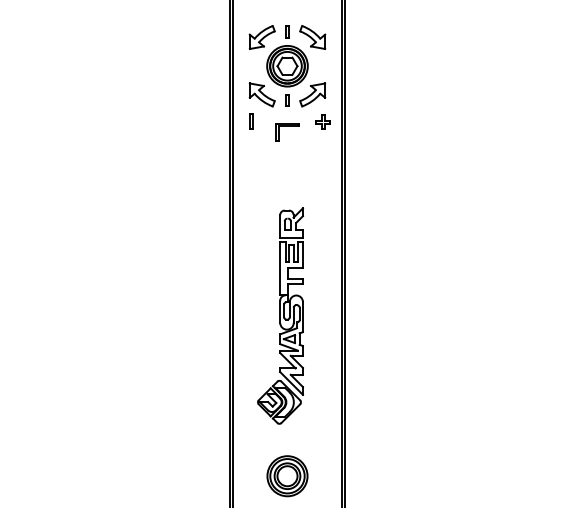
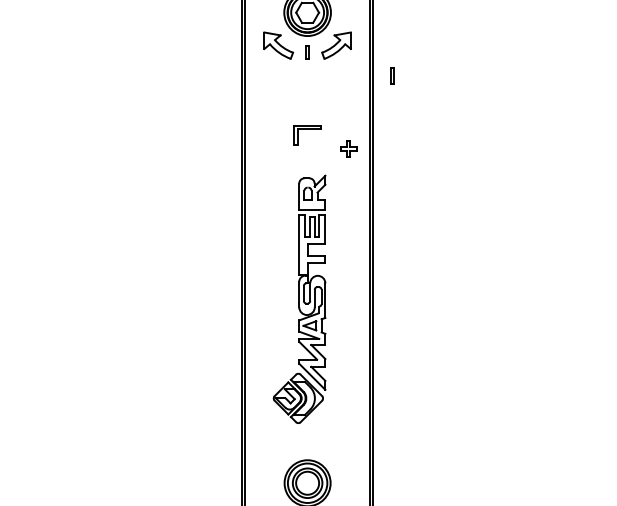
part: (251, 121) -> (392, 76), moved
part: (322, 121) -> (347, 148), moved
part: (287, 132) -> (307, 135), moved

